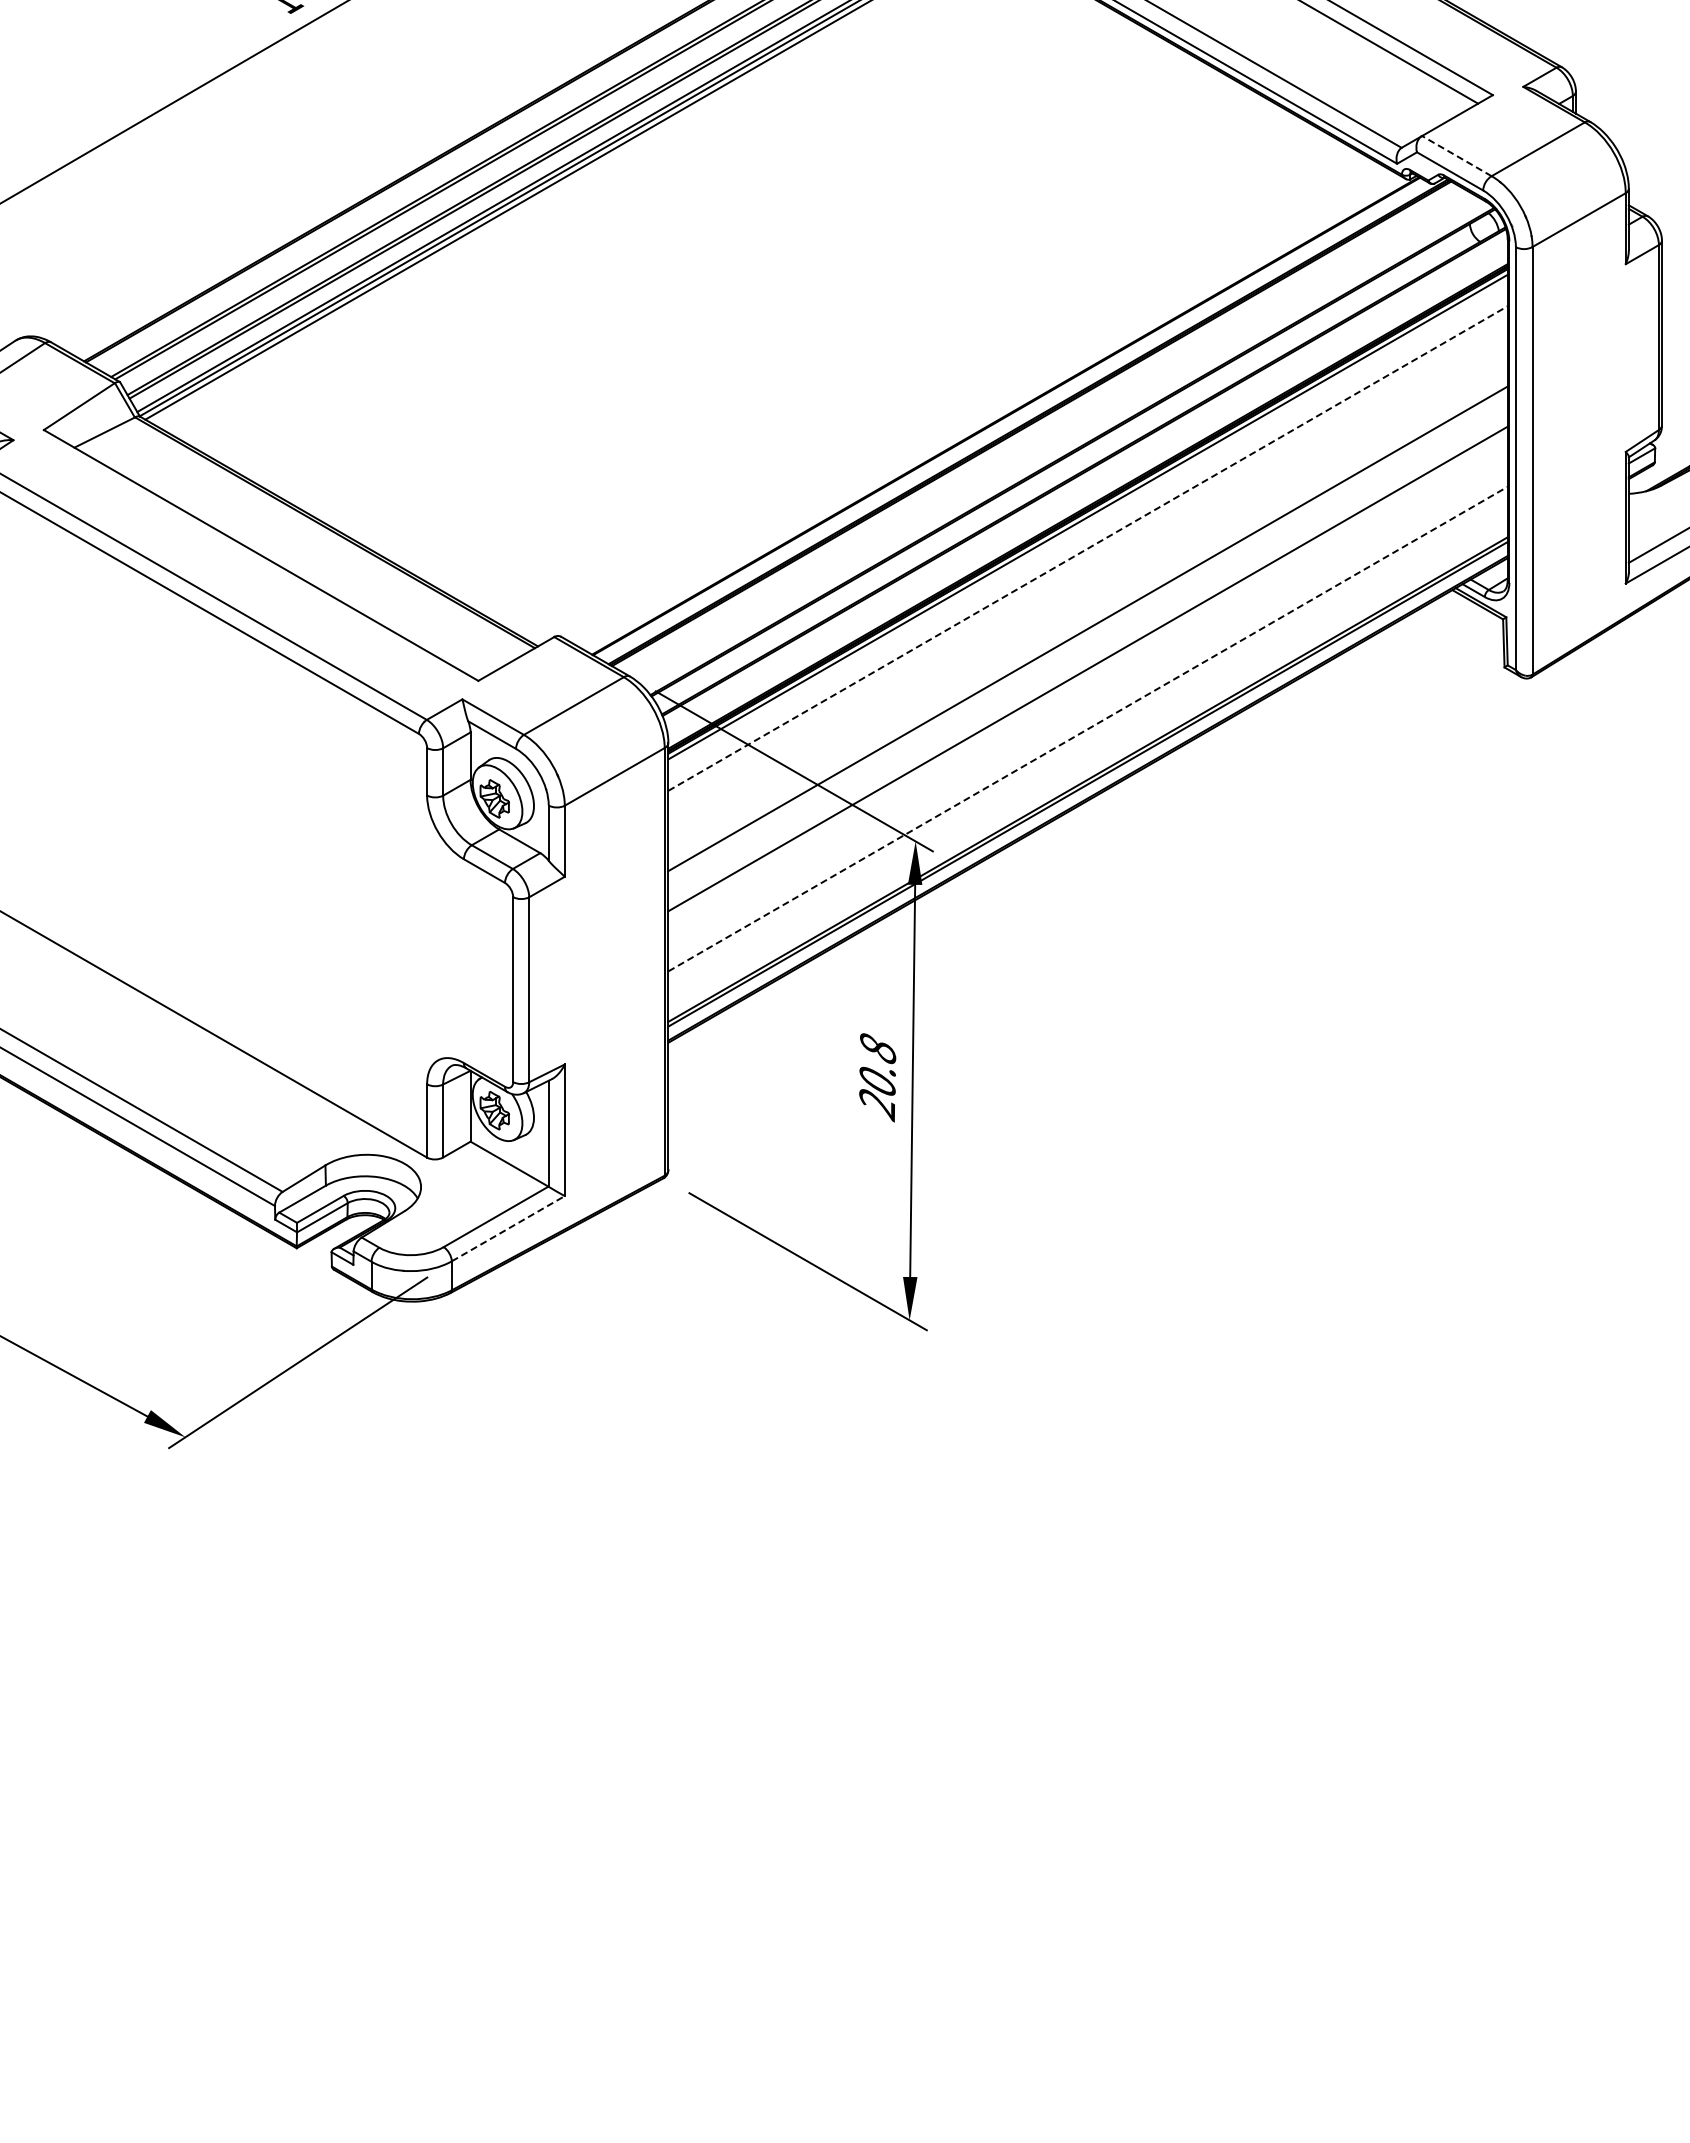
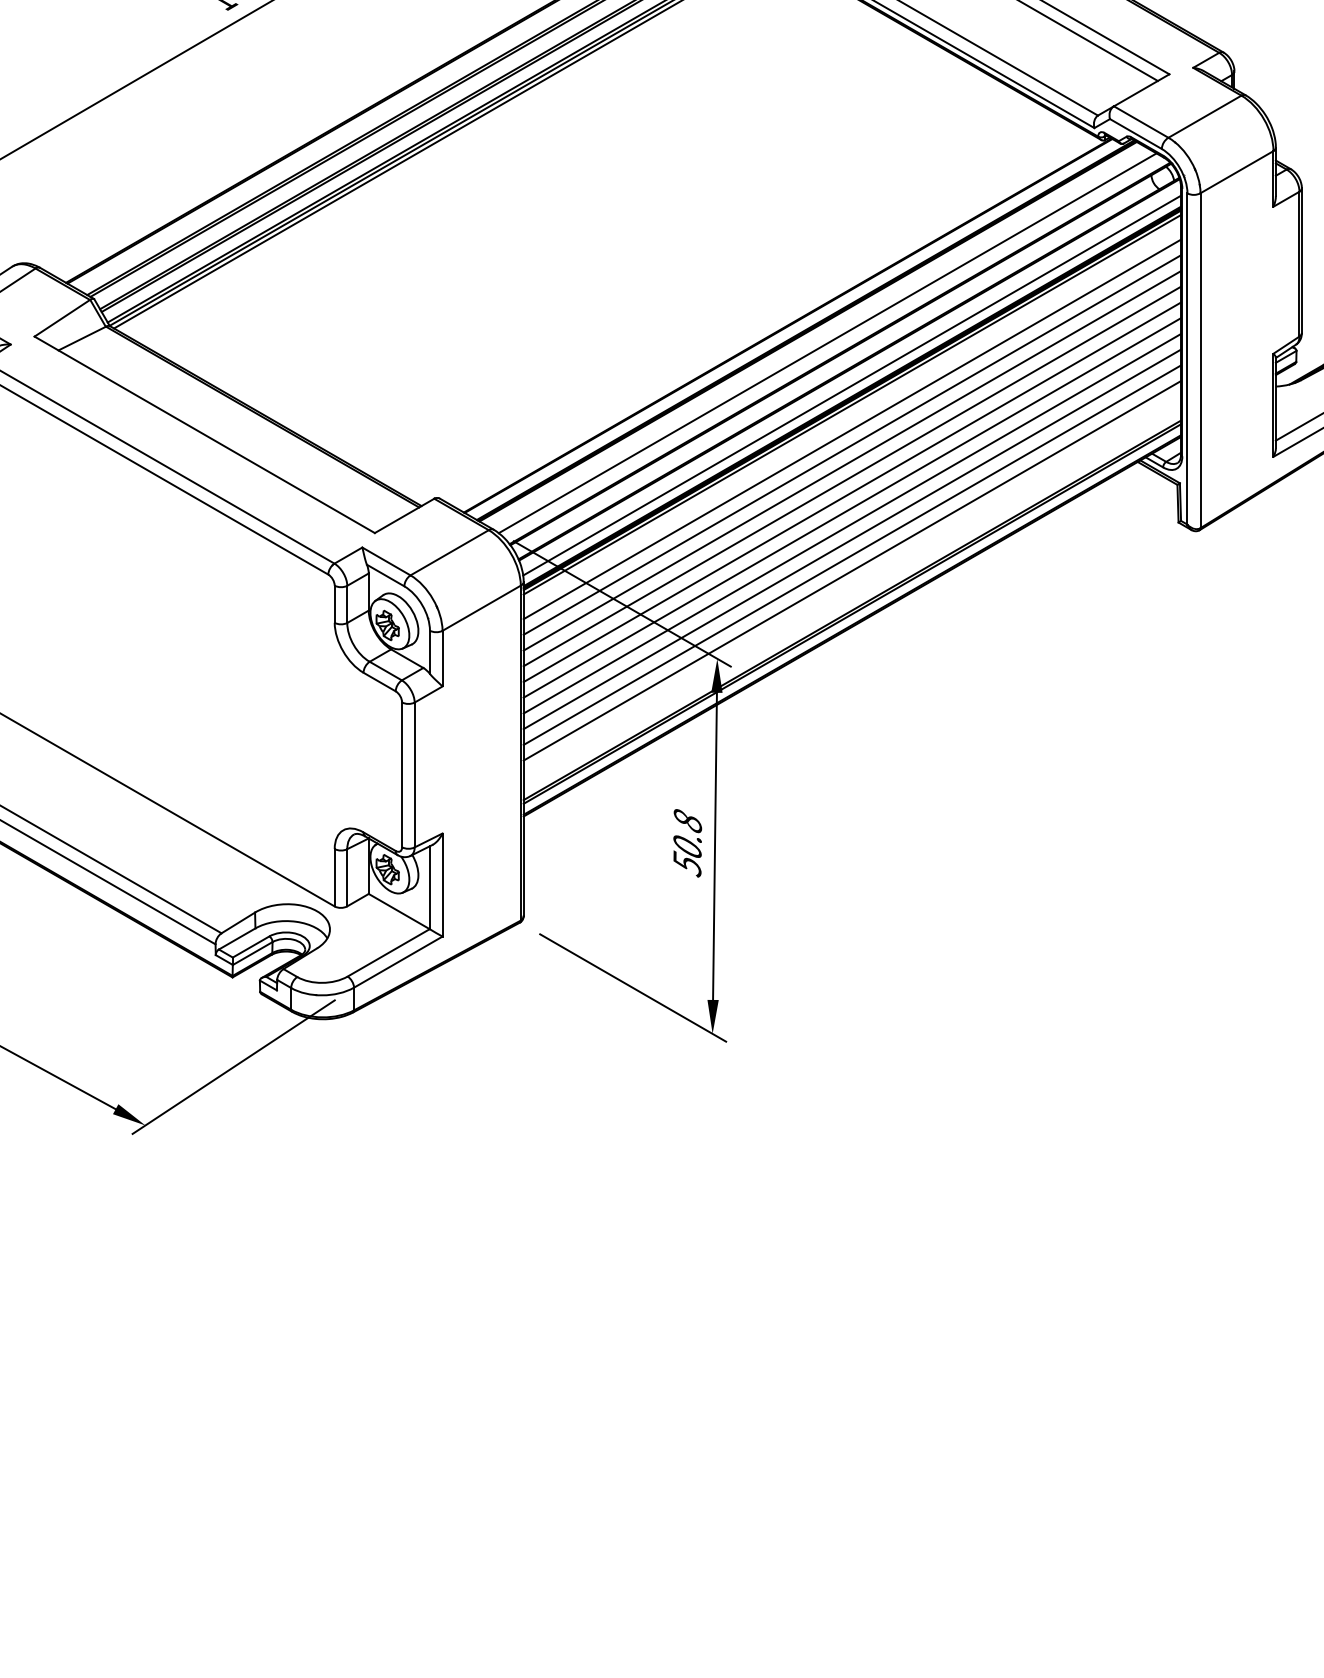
line: (1456, 155) -> (1140, 121), dashed -> solid
line: (1056, 438) -> (827, 343), added
line: (1087, 492) -> (851, 385), added
line: (1088, 548) -> (852, 429), dashed -> solid
line: (1087, 568) -> (851, 445), added
line: (1087, 588) -> (851, 460), added
line: (1087, 608) -> (851, 476), added
line: (1087, 648) -> (851, 507), added
line: (1087, 688) -> (851, 539), added
line: (1087, 708) -> (851, 554), added
line: (1088, 729) -> (852, 571), dashed -> solid
text: (877, 1104) -> (687, 864), 20.8 -> 50.8
line: (508, 1228) -> (398, 961), dashed -> solid

